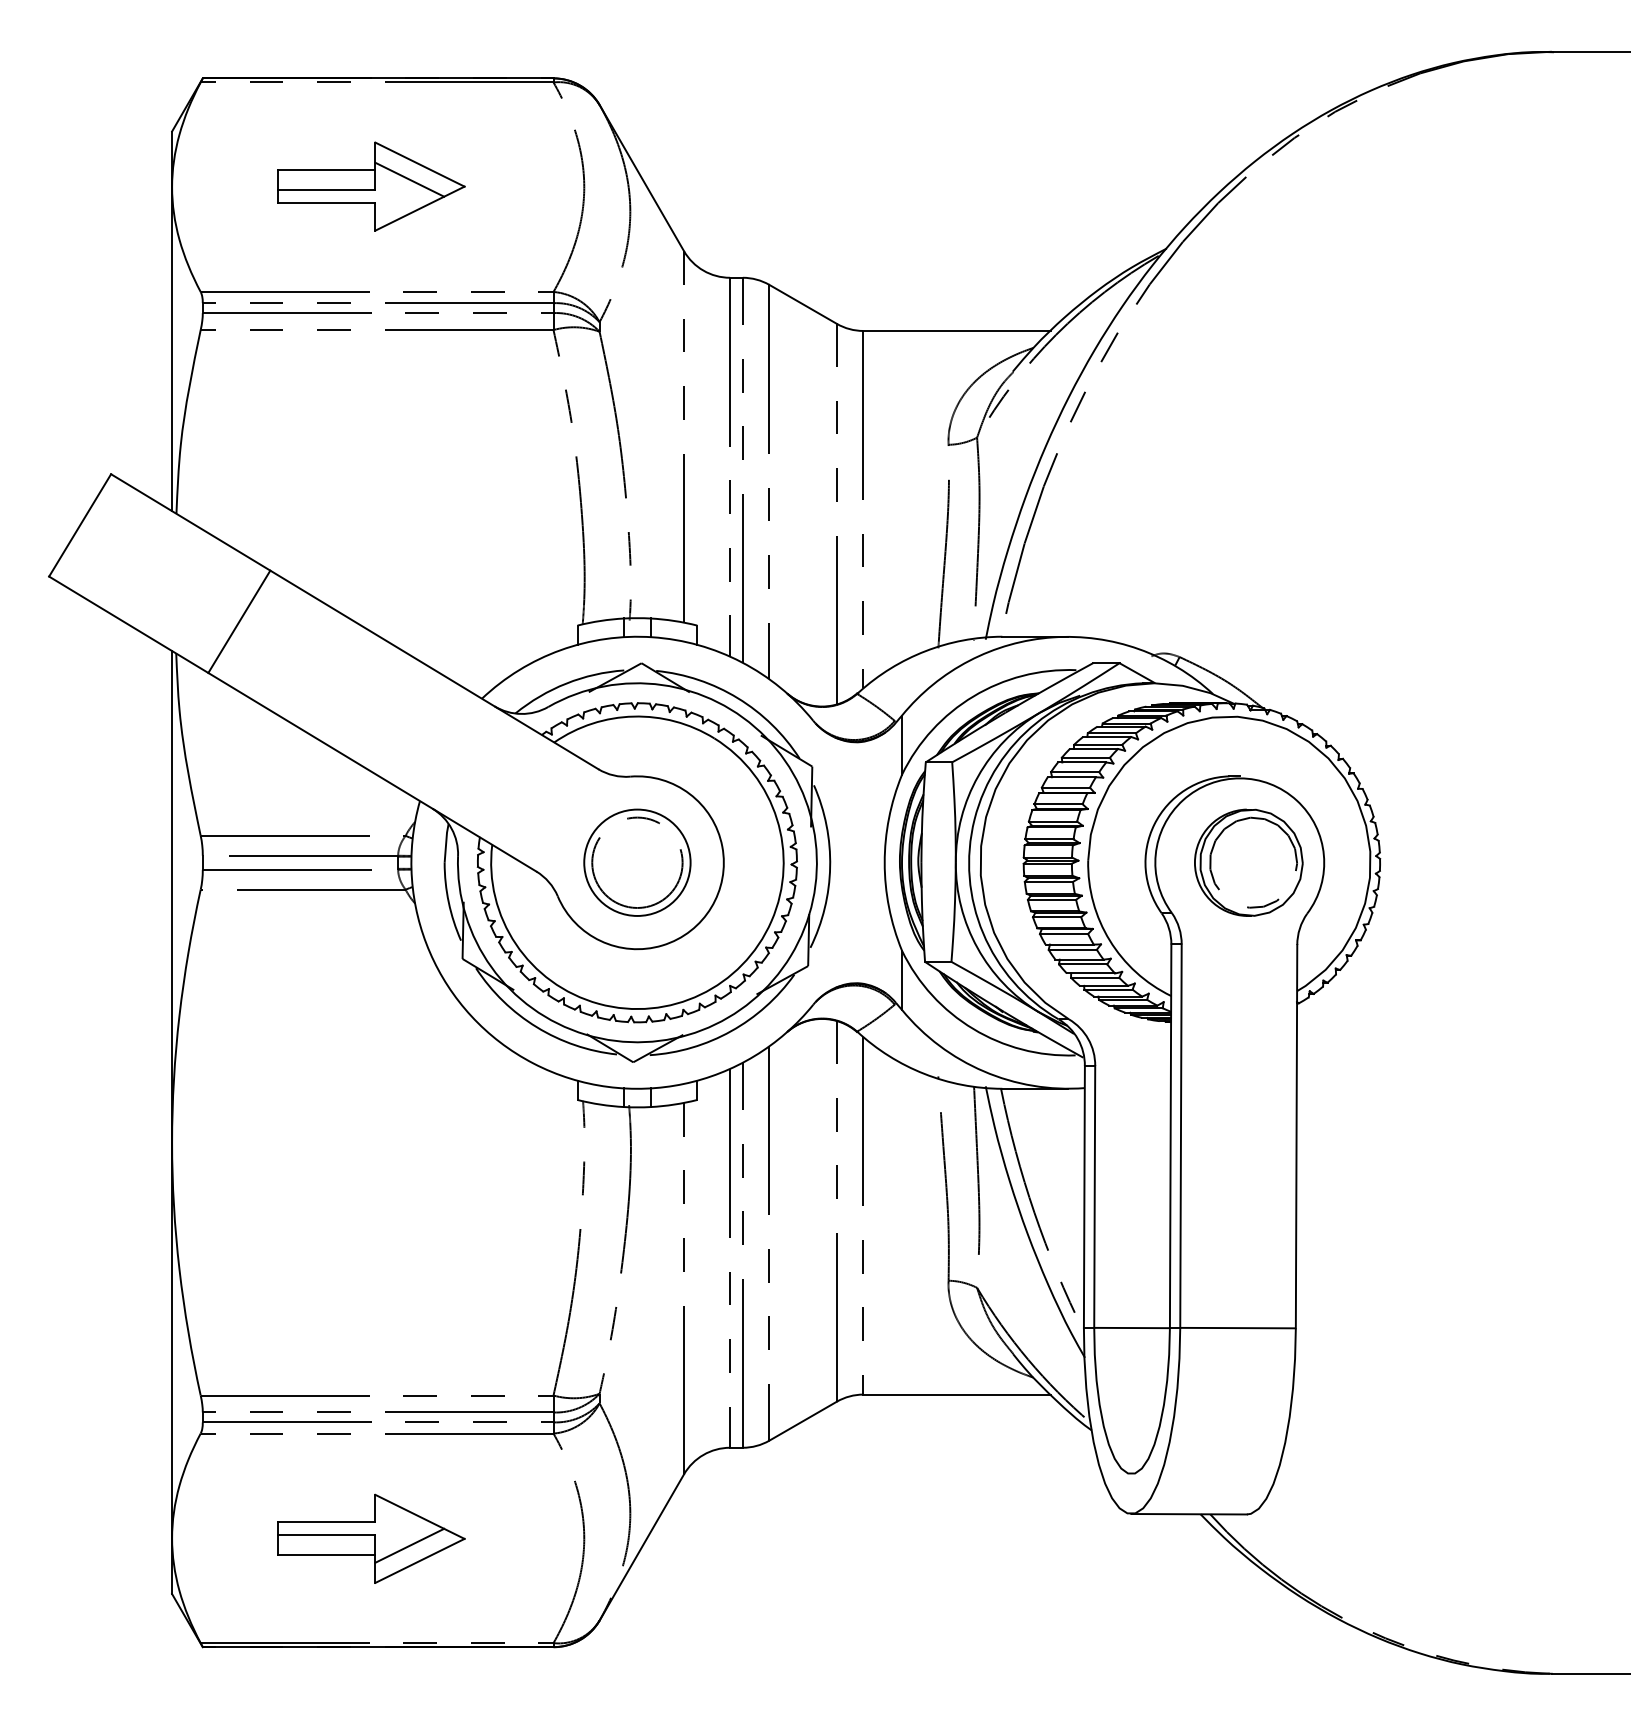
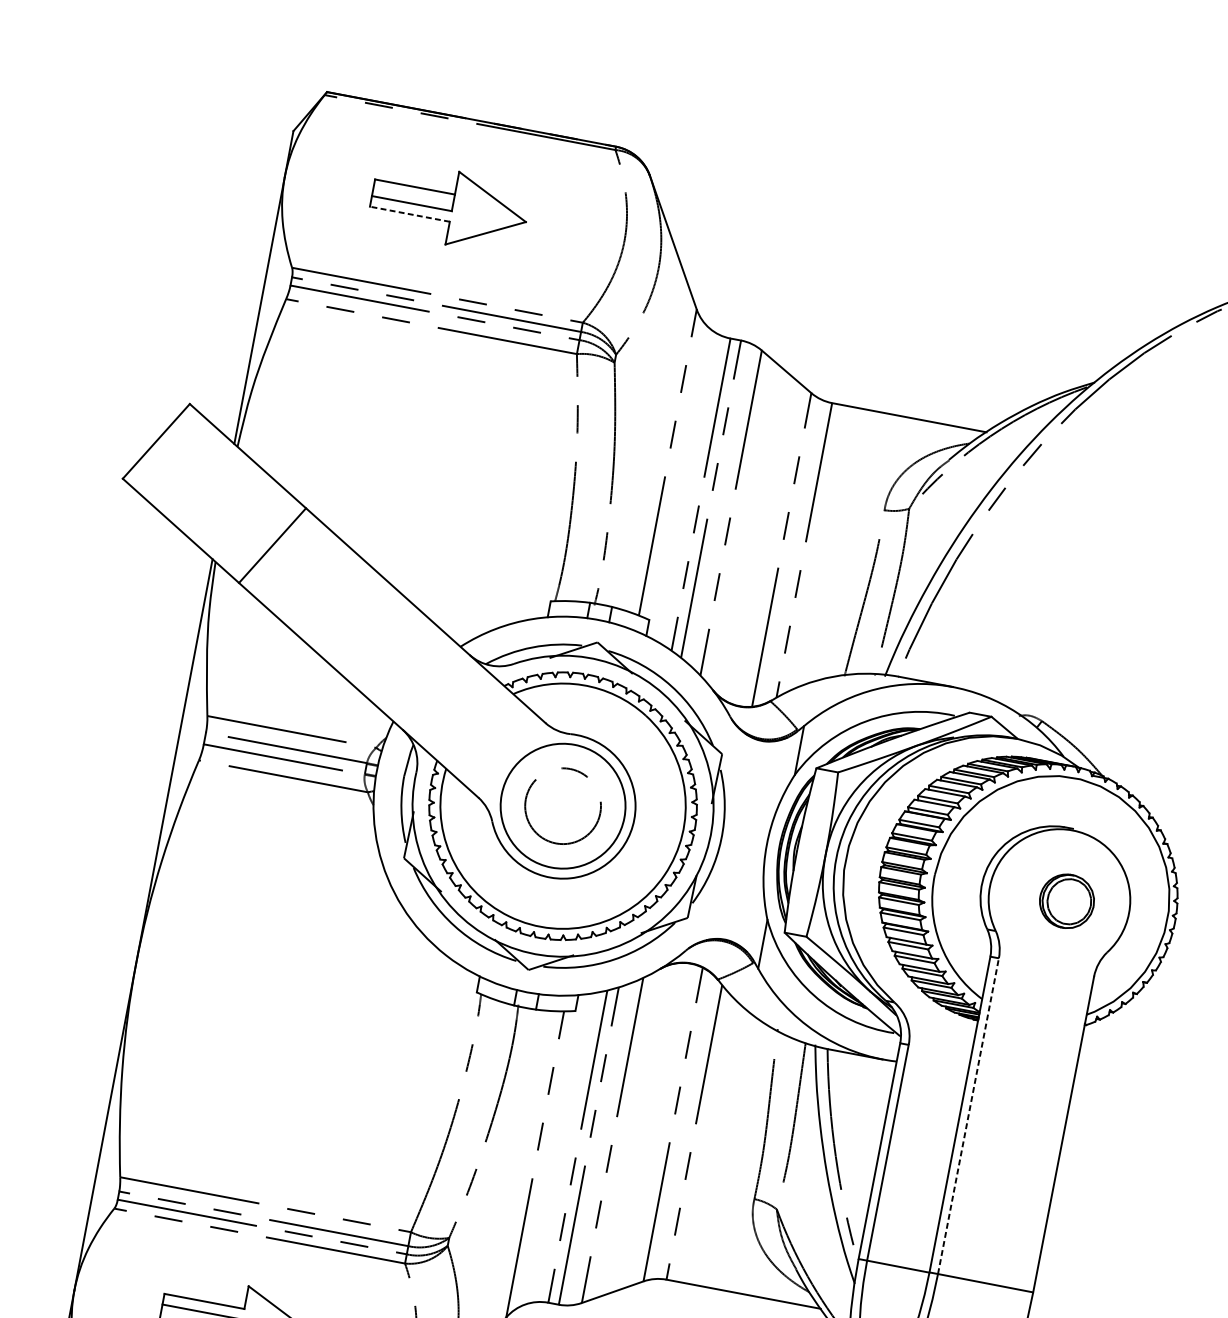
line: (409, 179) -> (481, 207), removed
line: (326, 203) -> (409, 214), solid -> dashed
circle: (637, 862) -> (563, 805), size x1.4
part: (1248, 862) -> (1066, 901), size x0.6
line: (1180, 1136) -> (968, 1116), solid -> dashed

